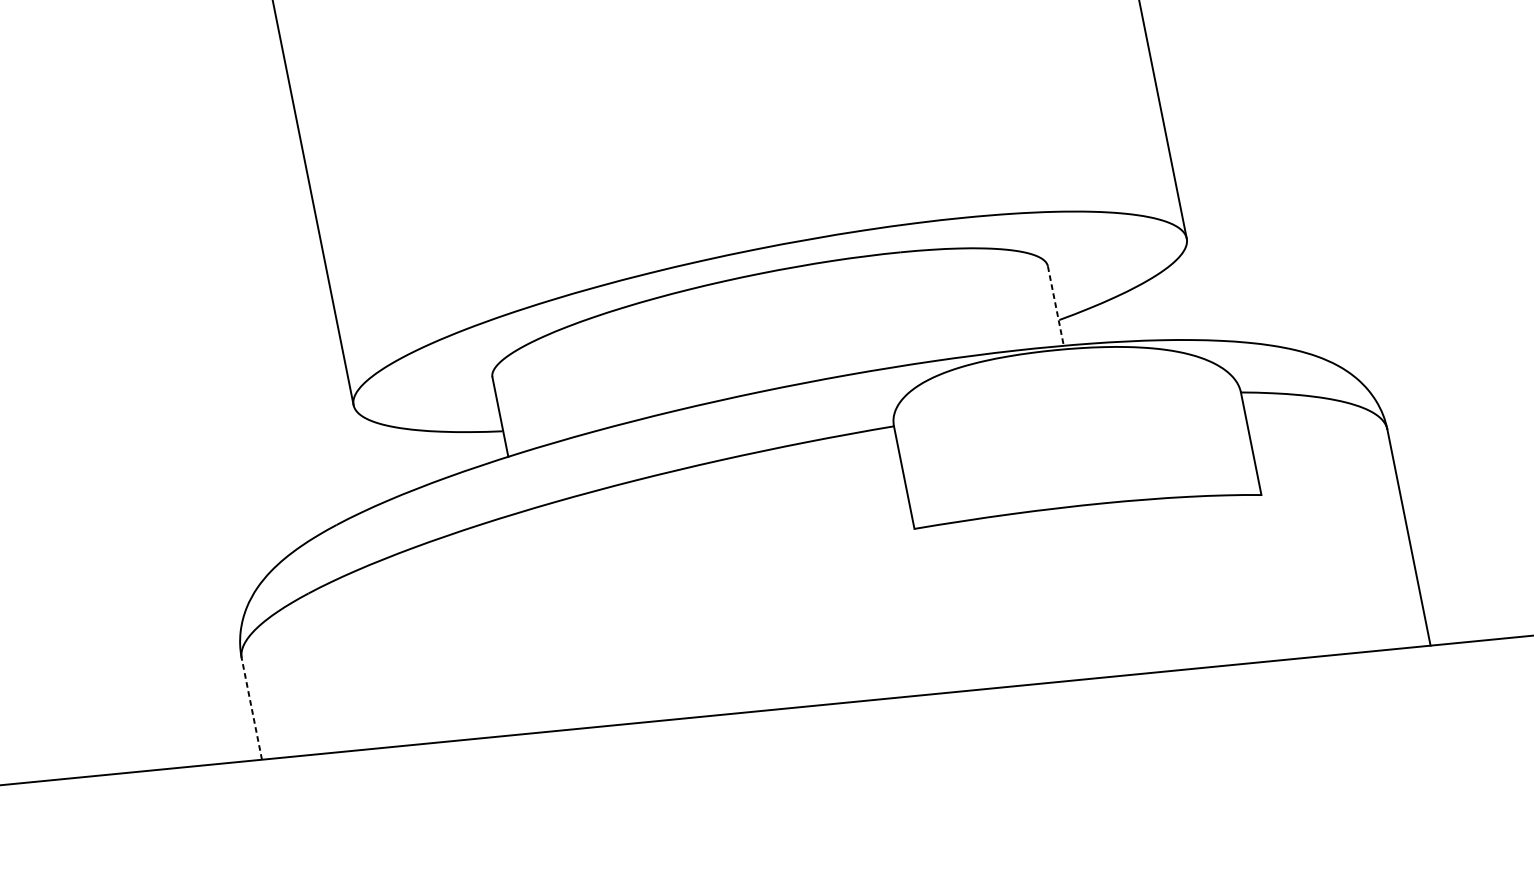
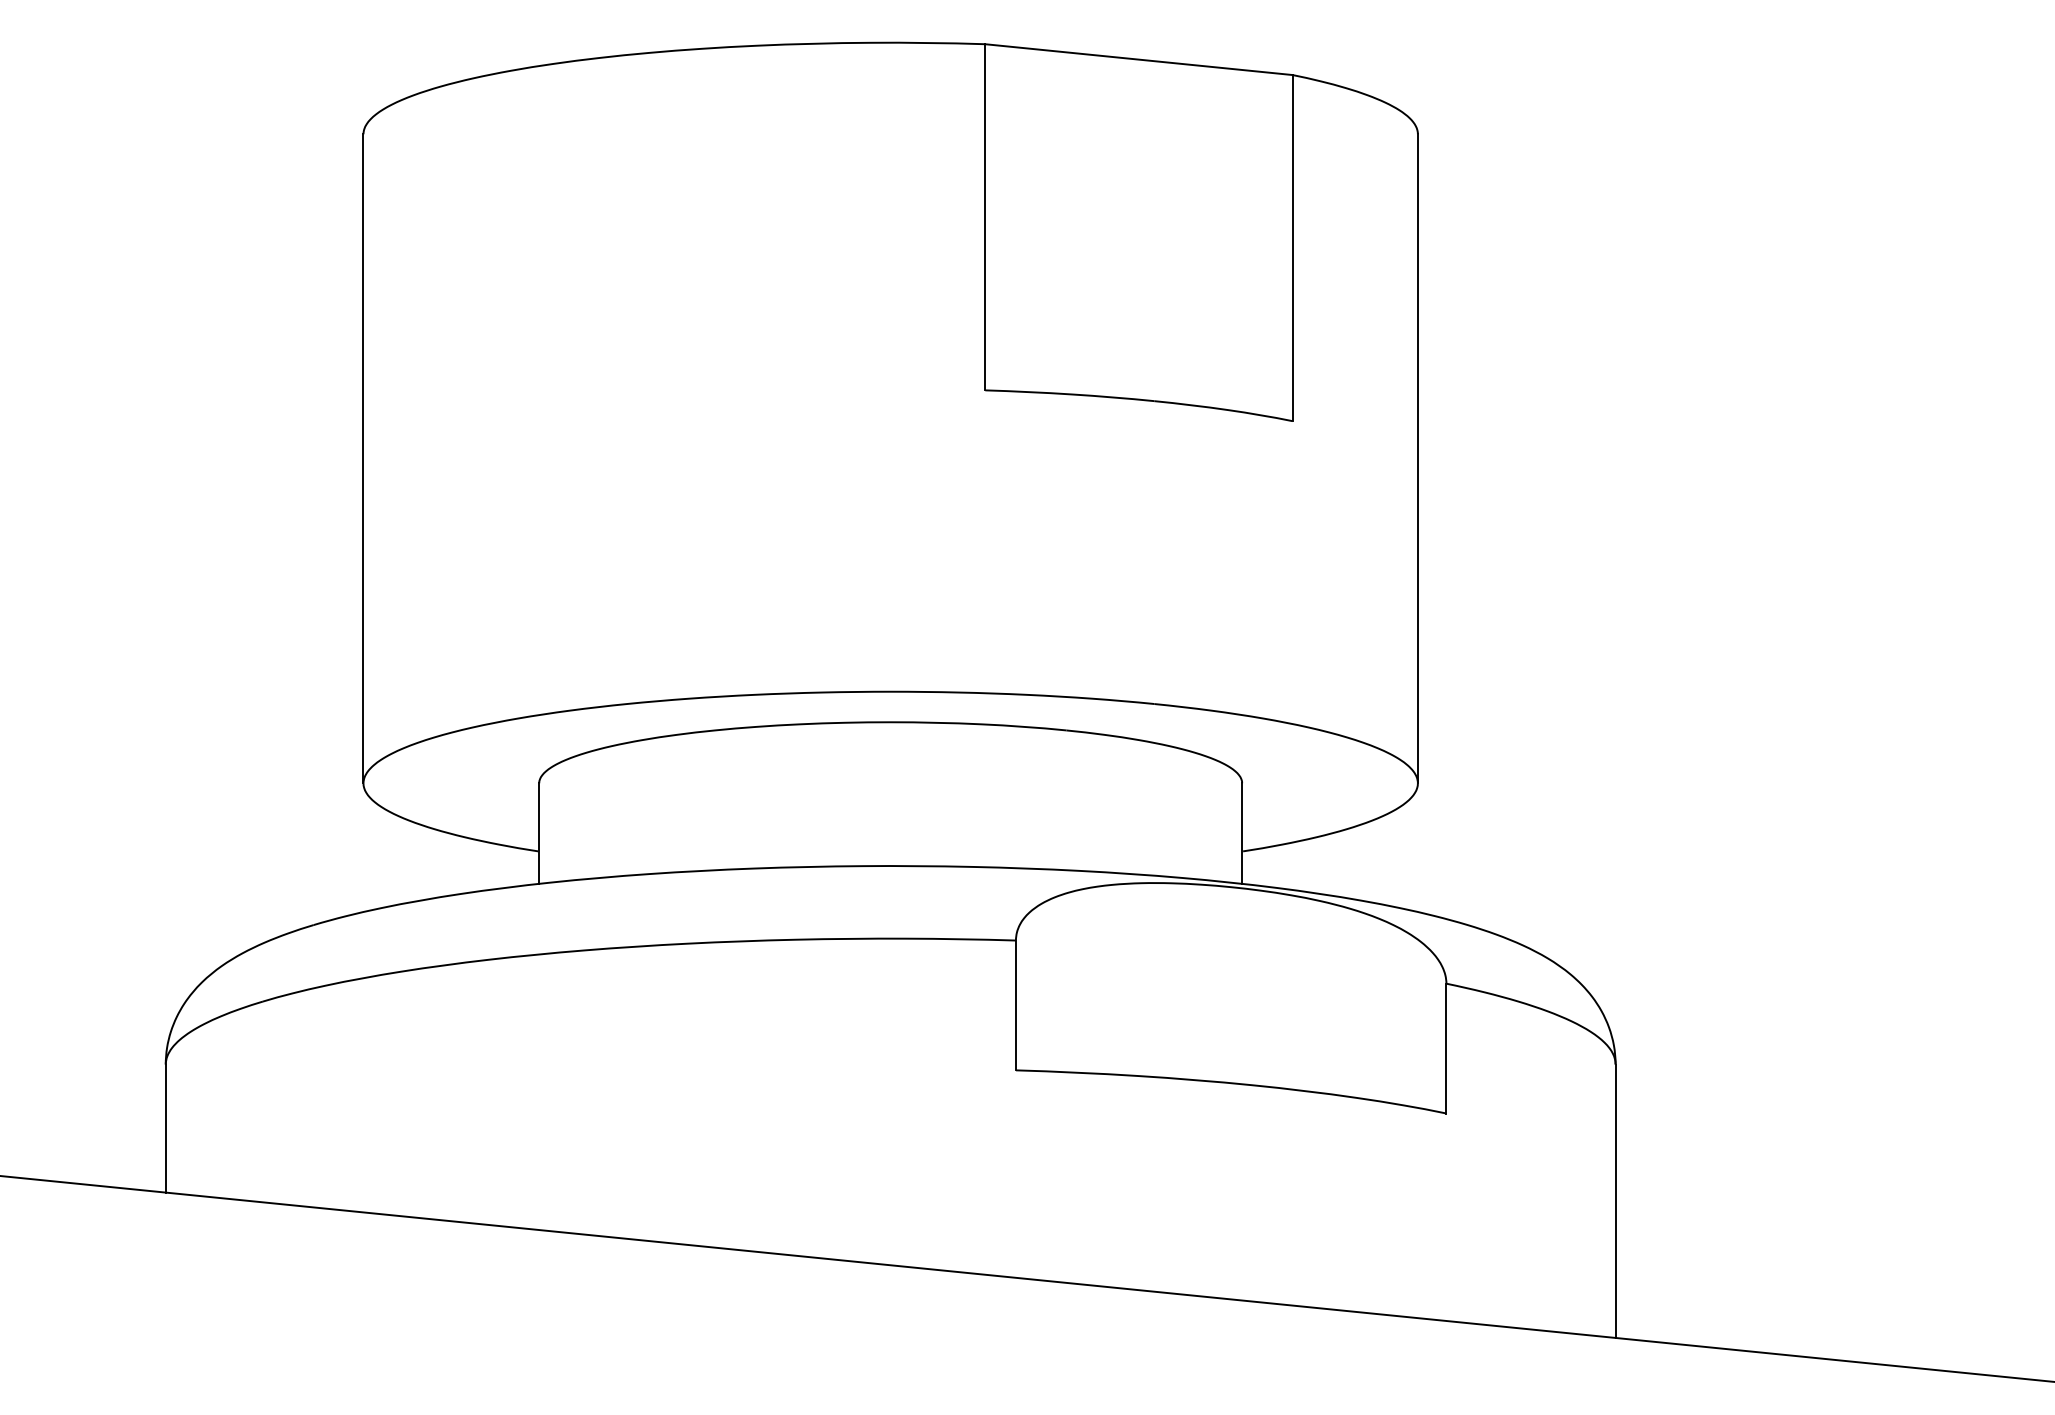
line: (1056, 306) -> (1242, 834), dashed -> solid
line: (251, 709) -> (165, 1128), dashed -> solid

